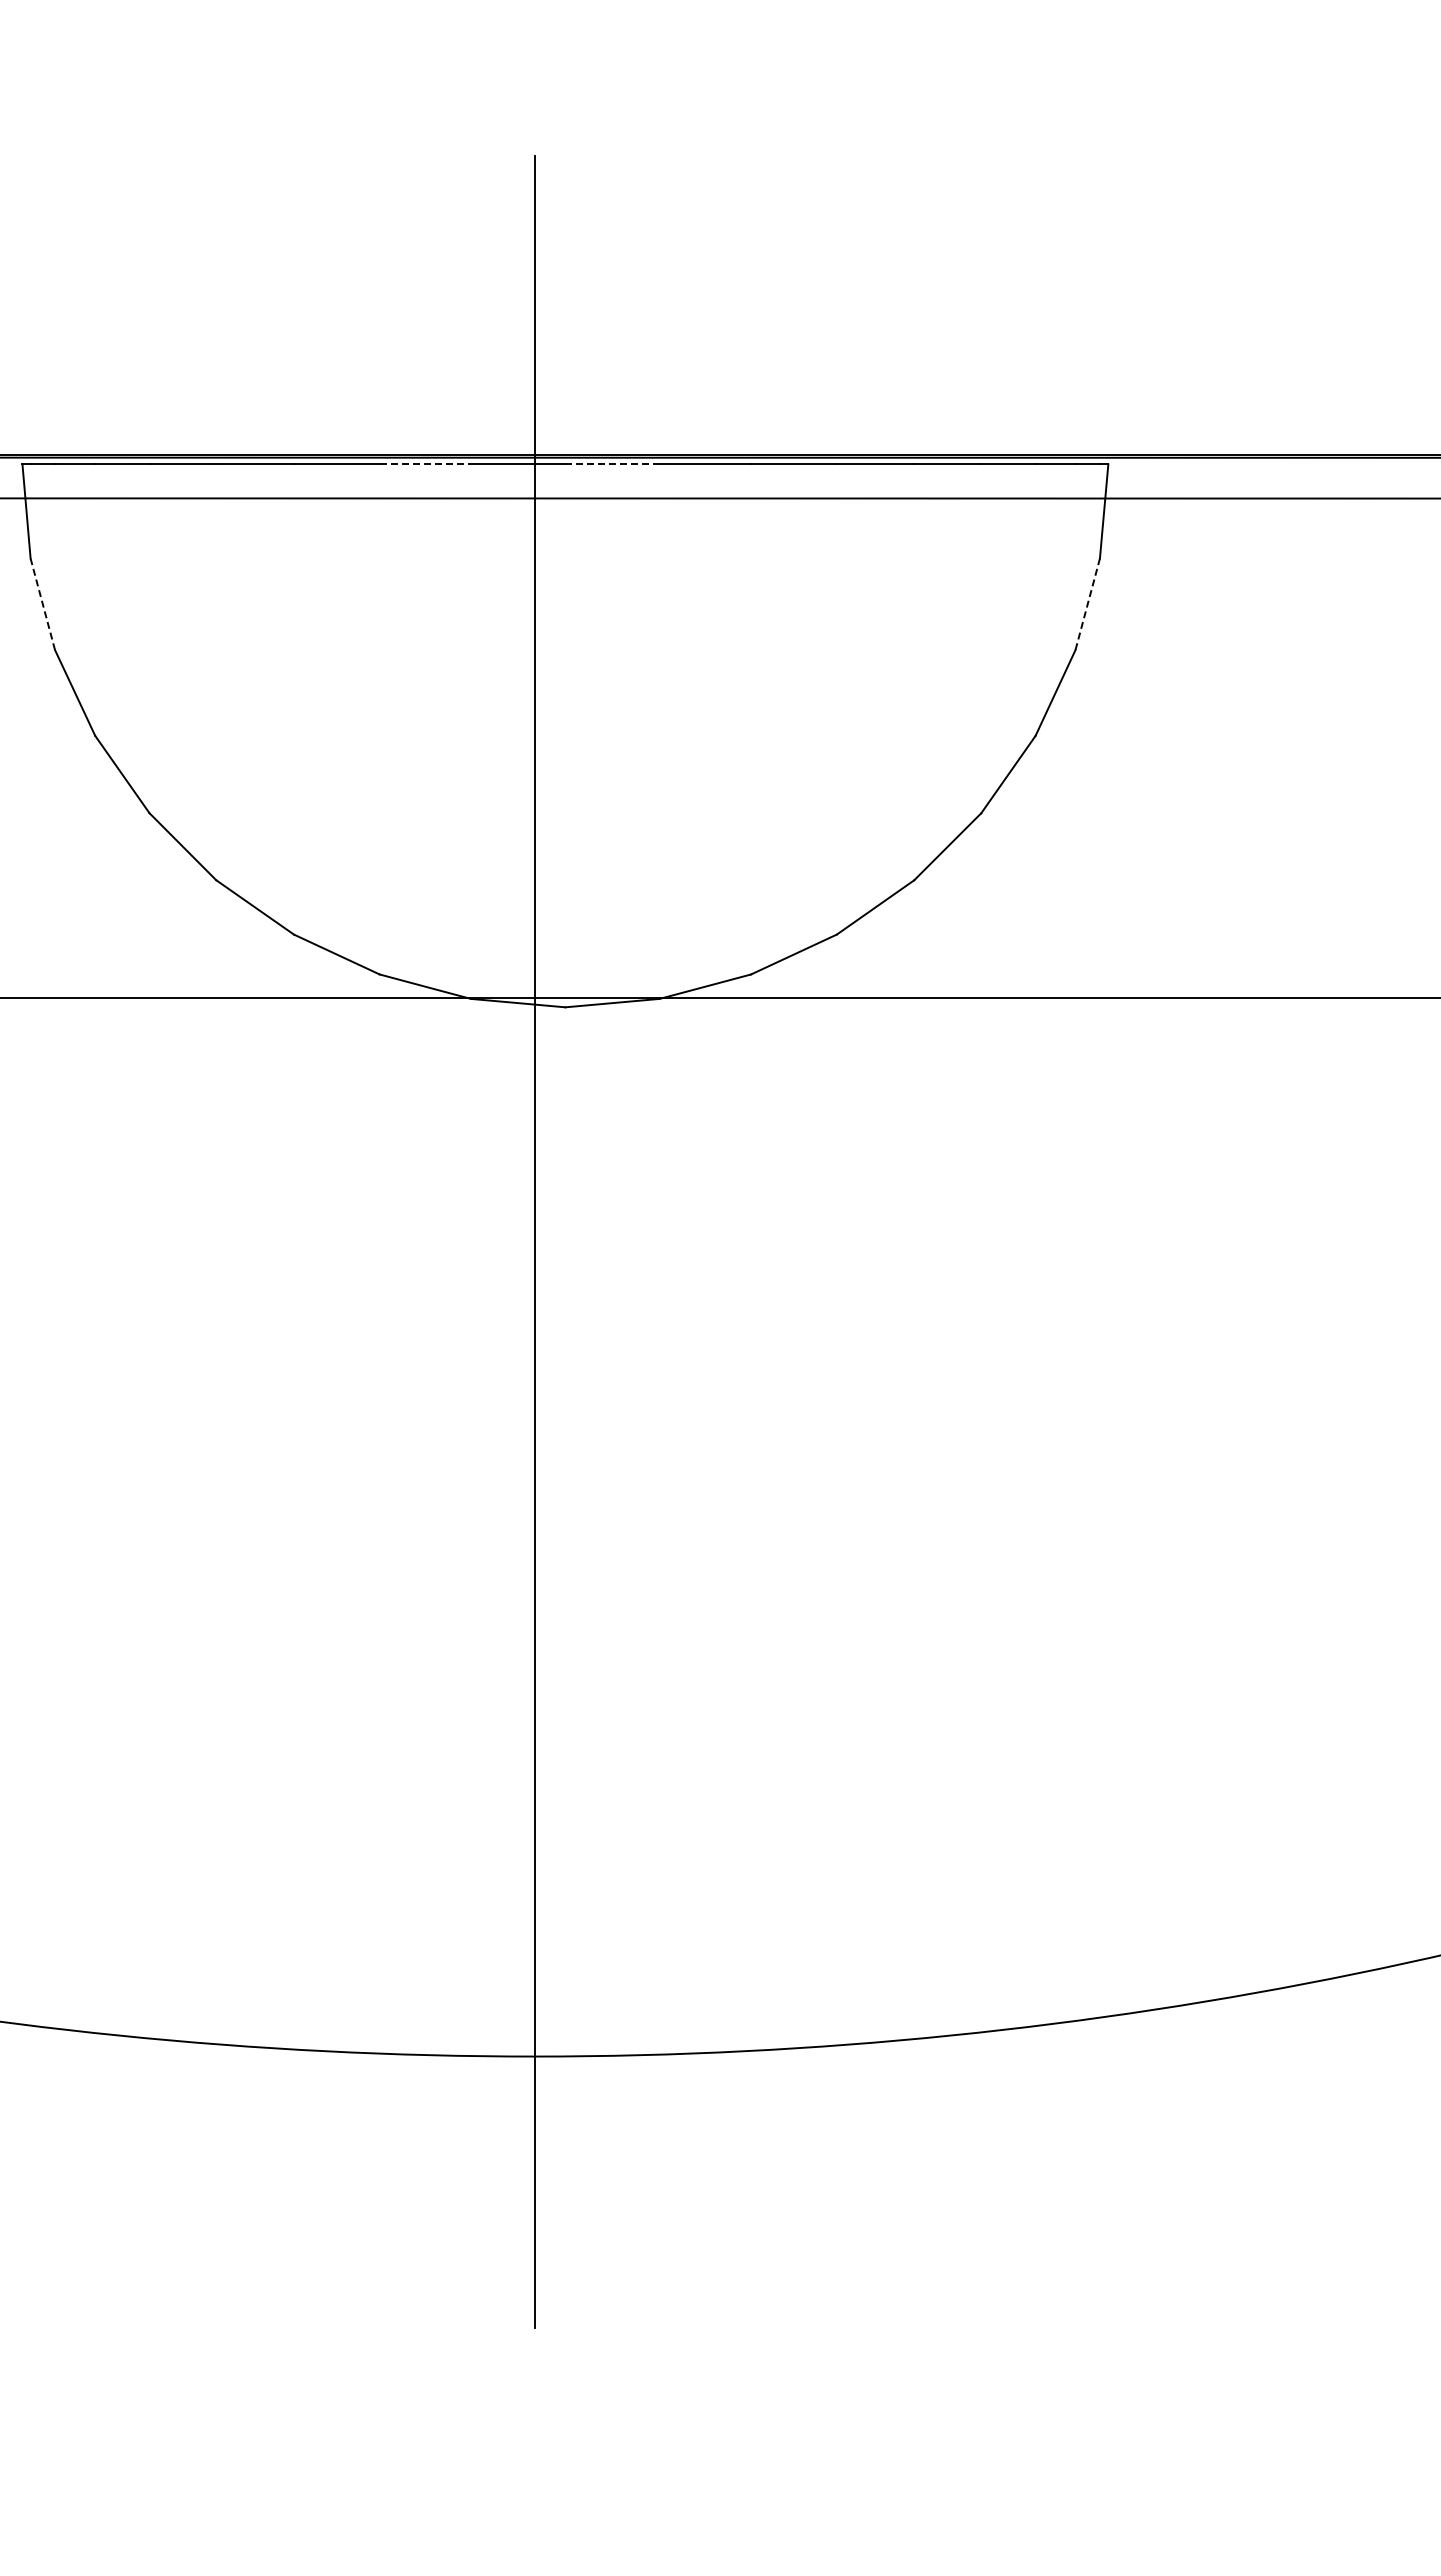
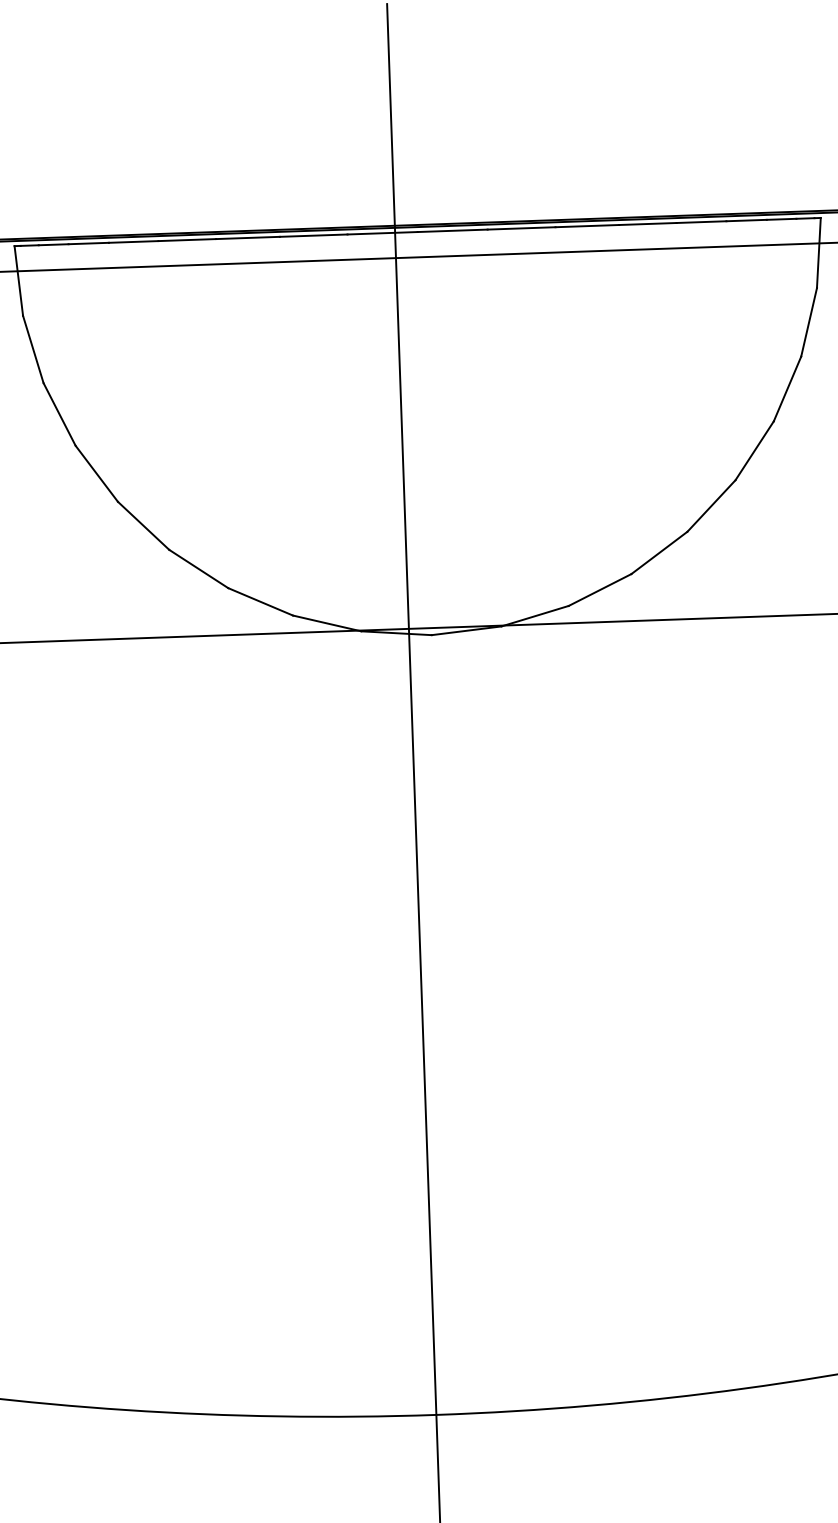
line: (425, 464) -> (313, 235), dashed -> solid
line: (613, 464) -> (453, 230), dashed -> solid
line: (42, 603) -> (33, 348), dashed -> solid
line: (1087, 603) -> (808, 321), dashed -> solid

